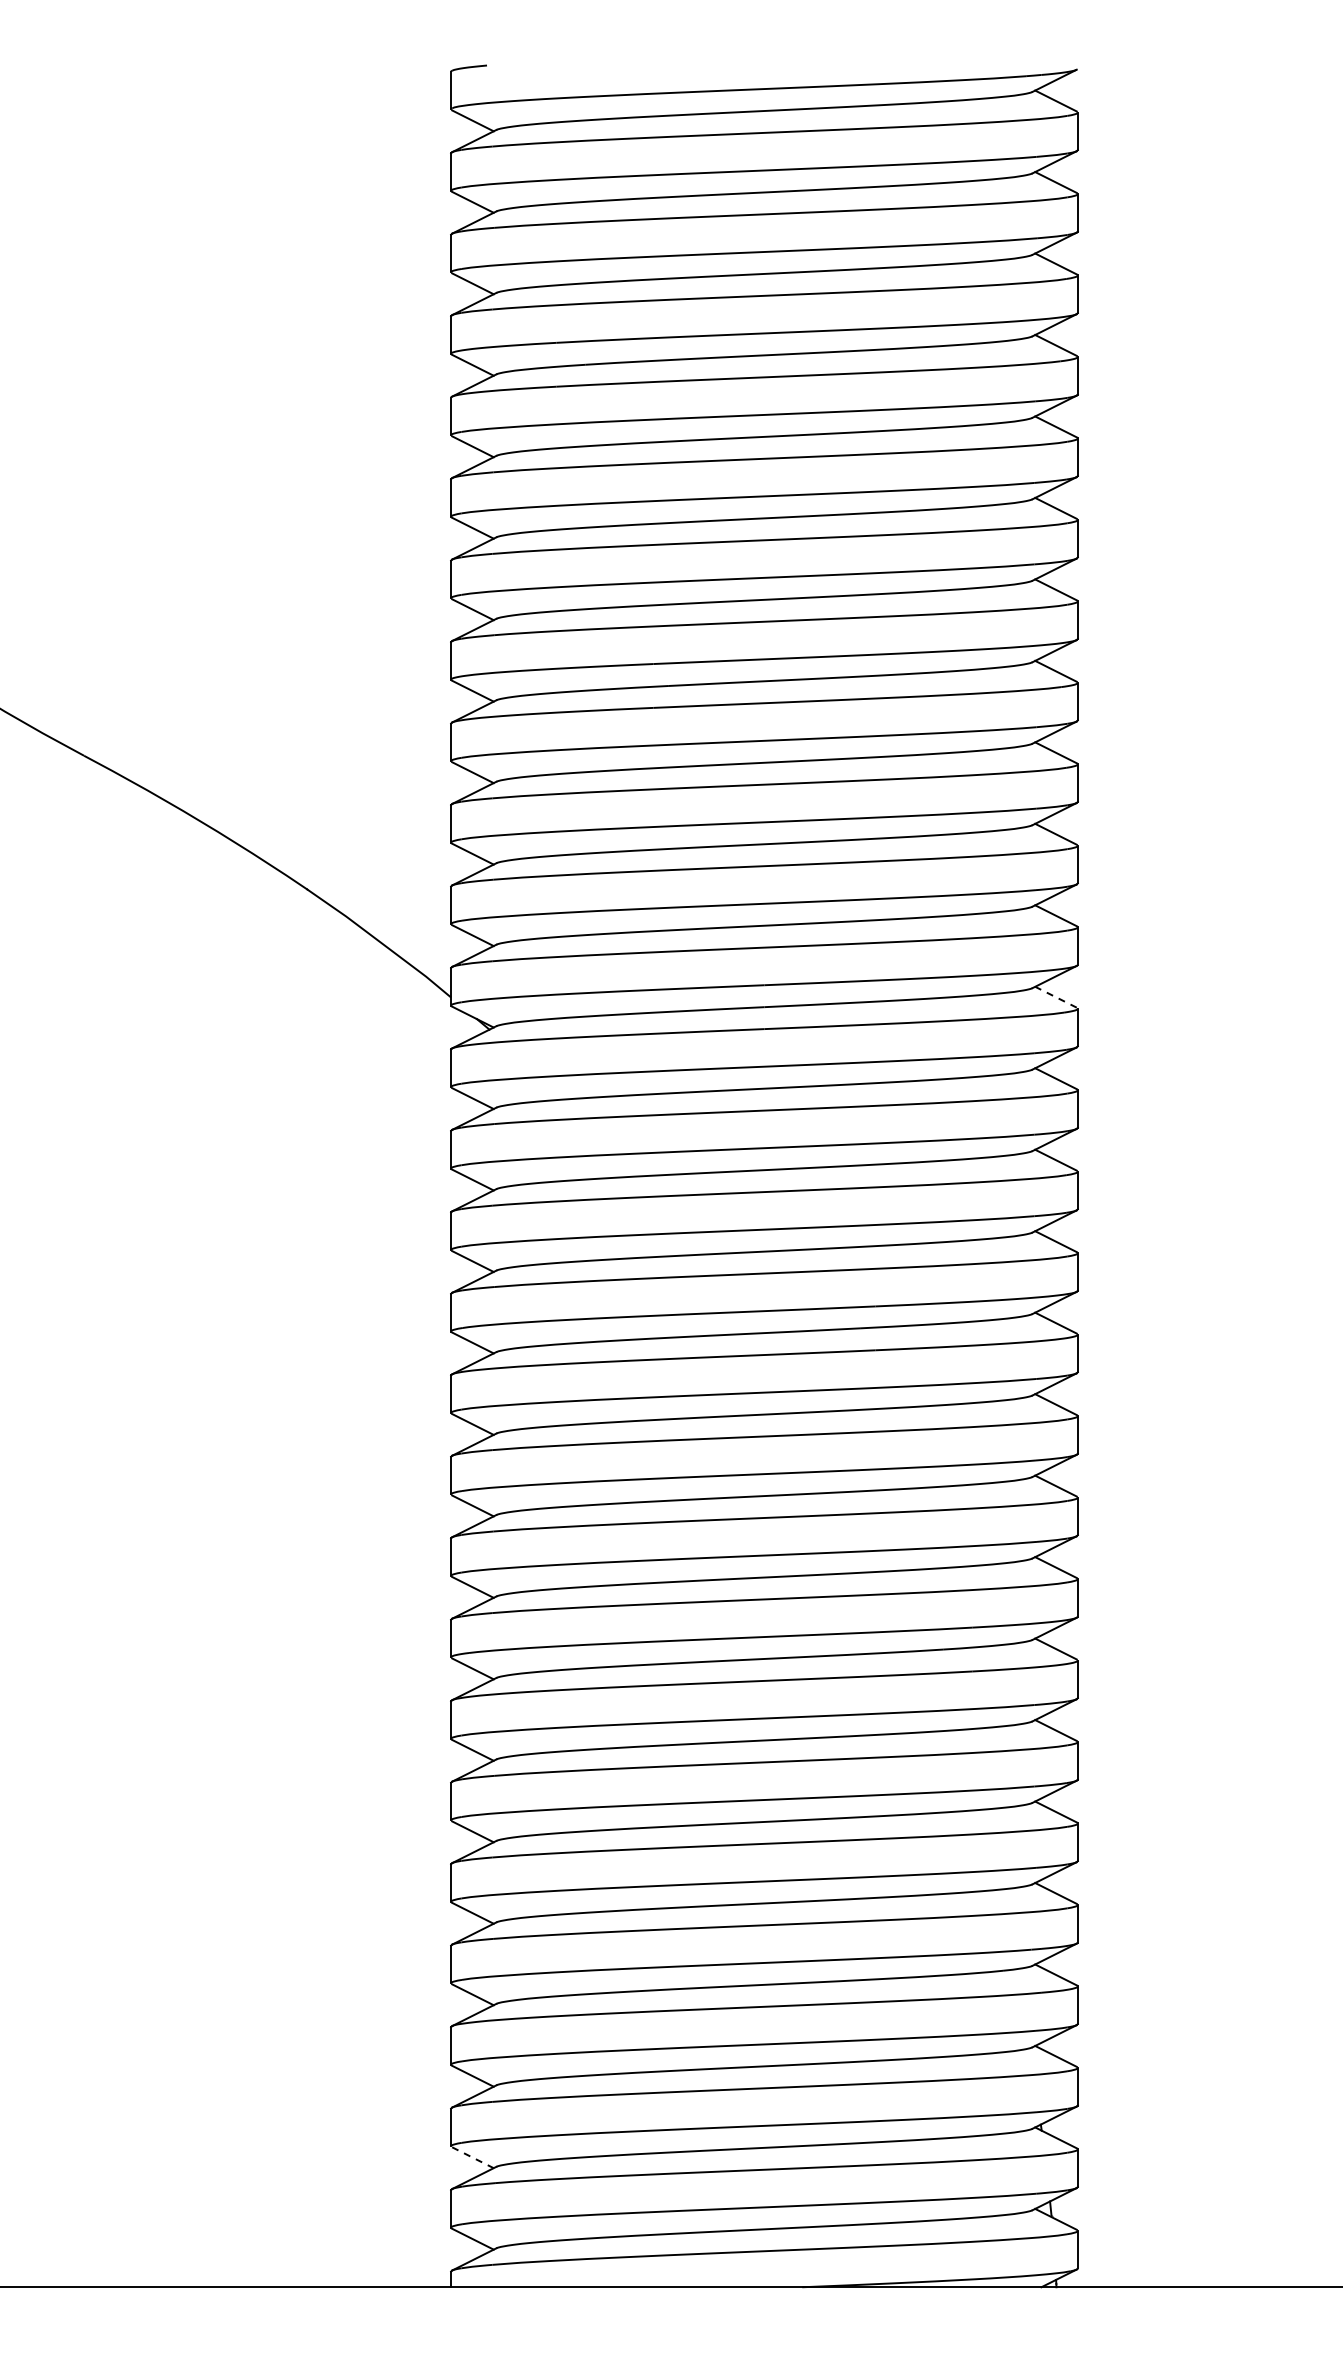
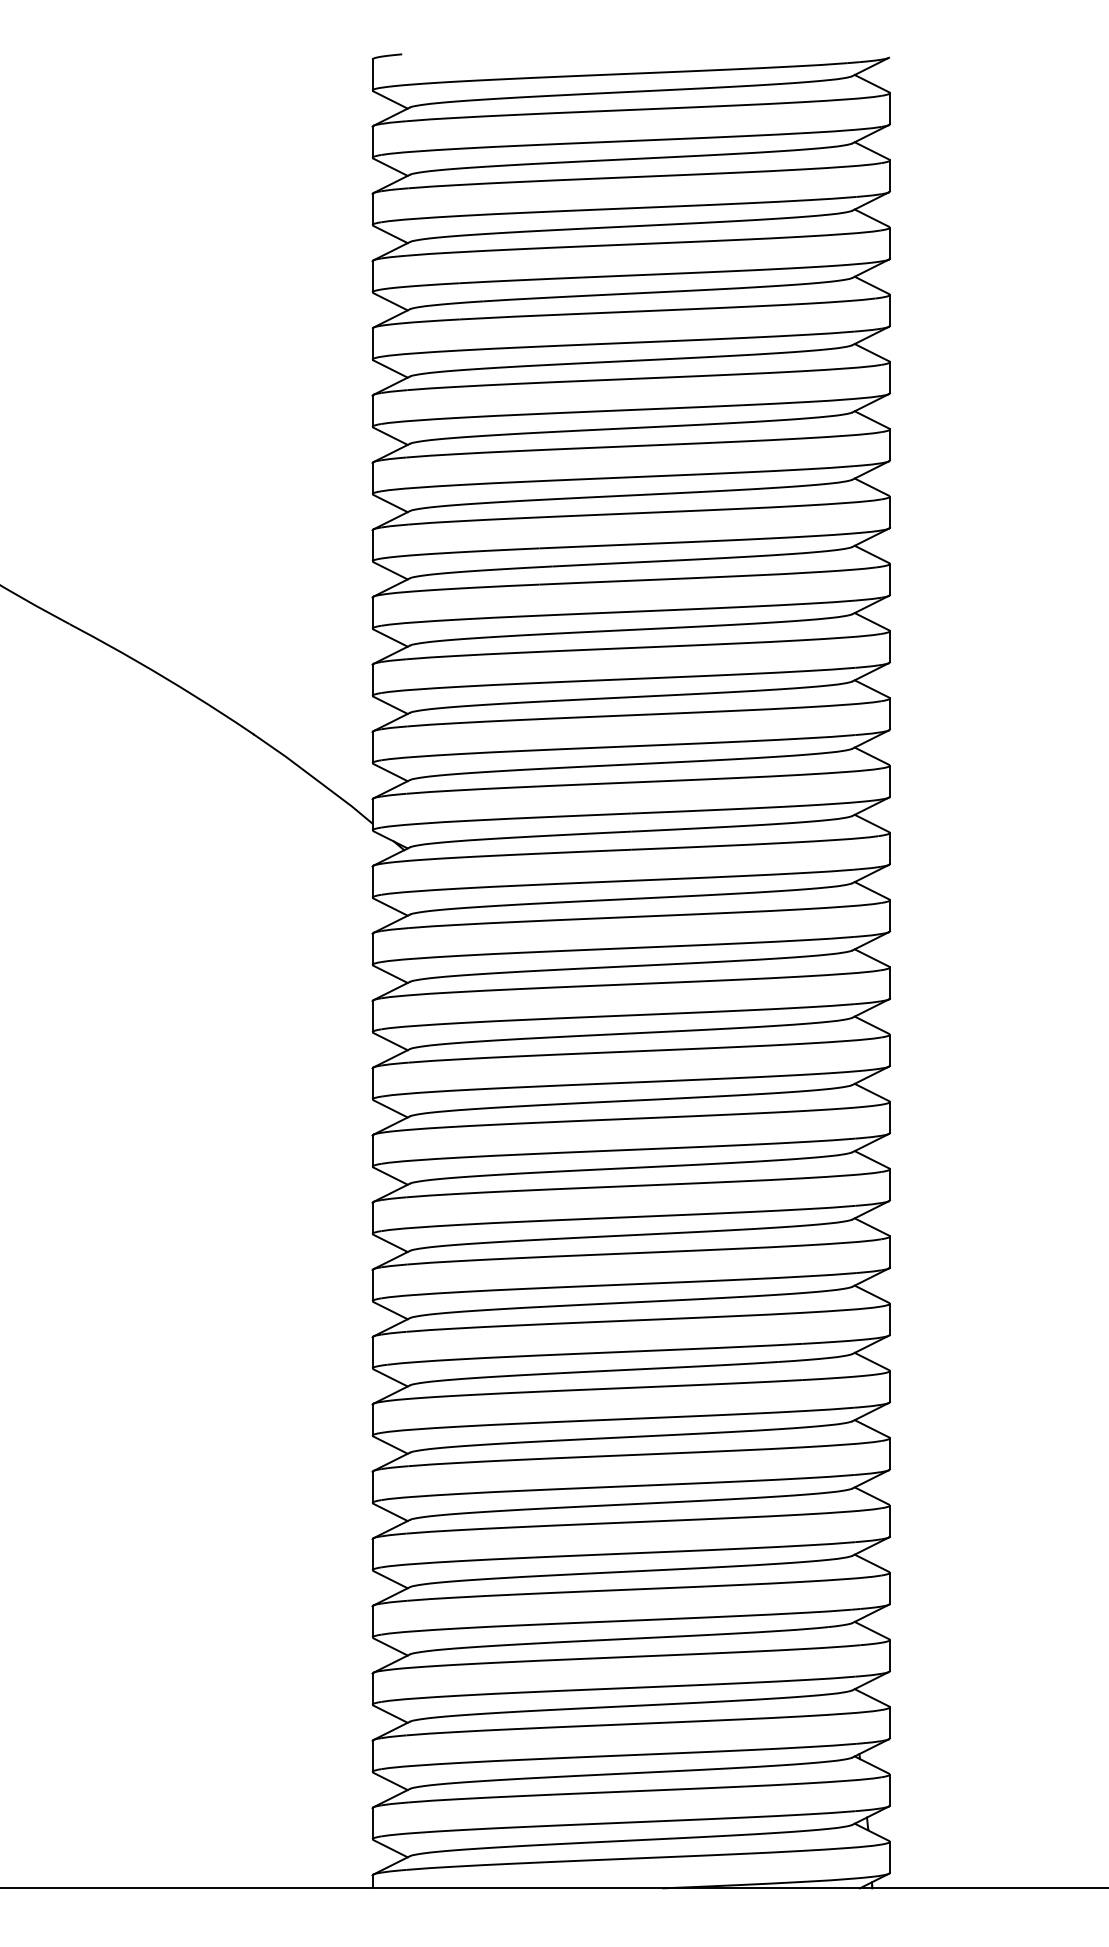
line: (1055, 997) -> (871, 823), dashed -> solid
line: (473, 2157) -> (391, 1781), dashed -> solid

